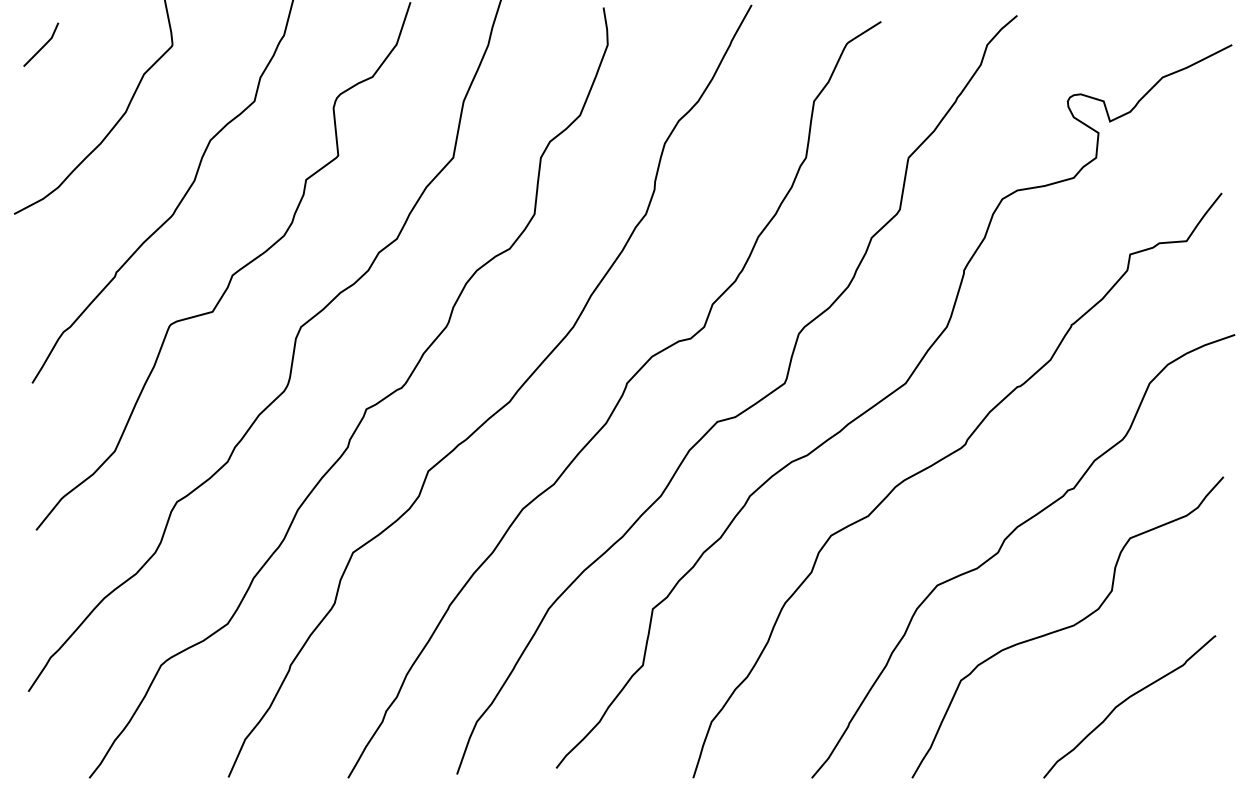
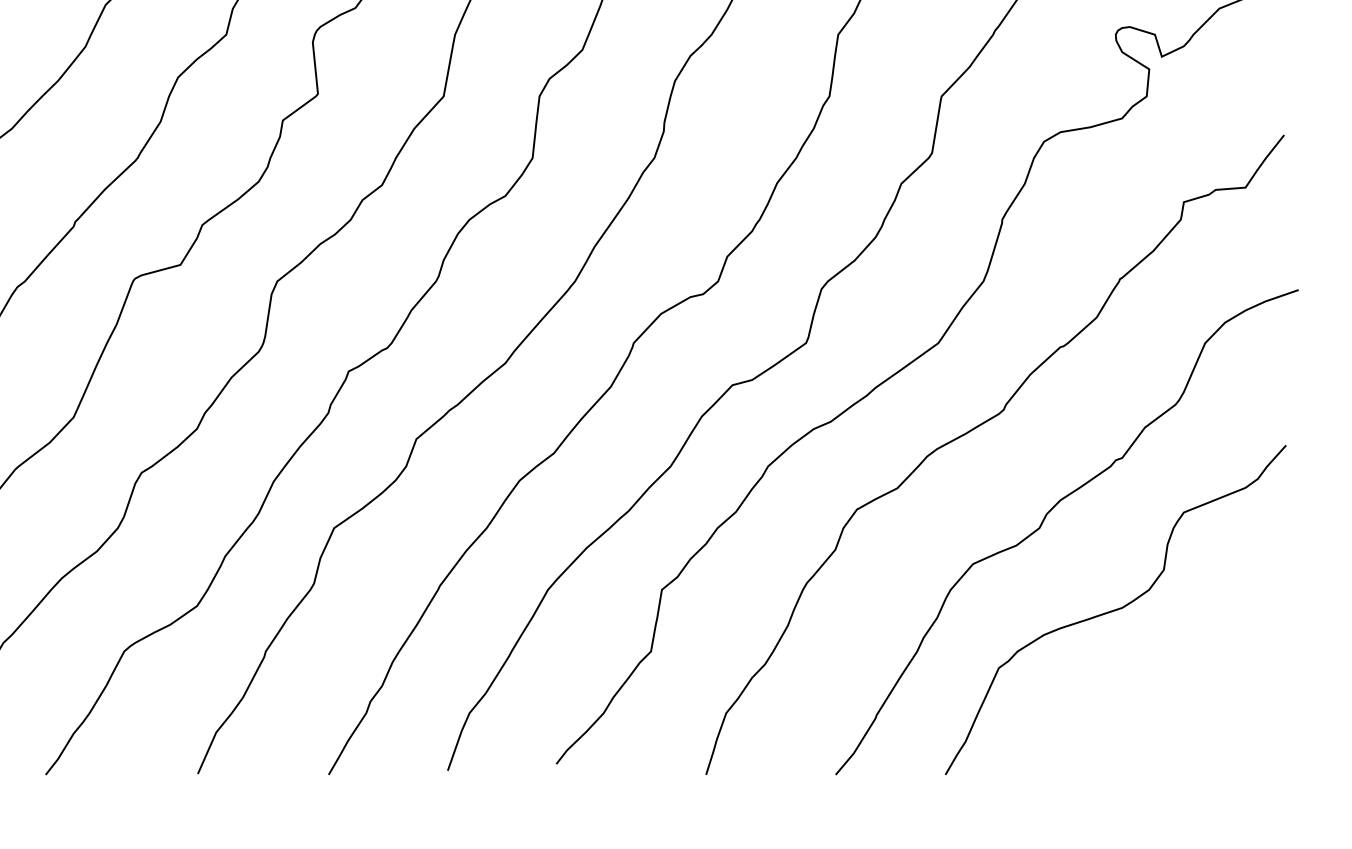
curve: (1125, 701) -> (1178, 690), removed

